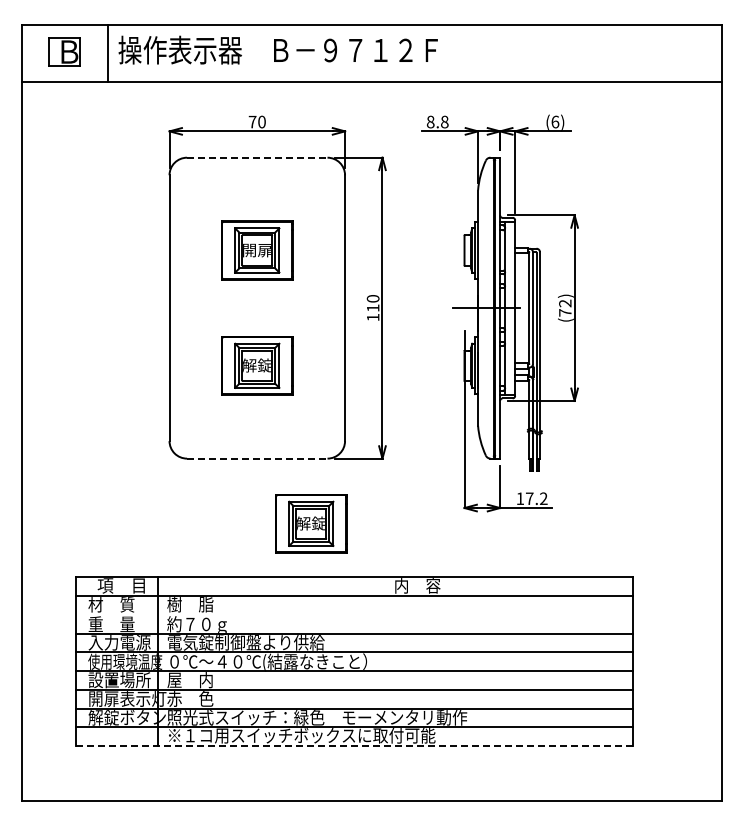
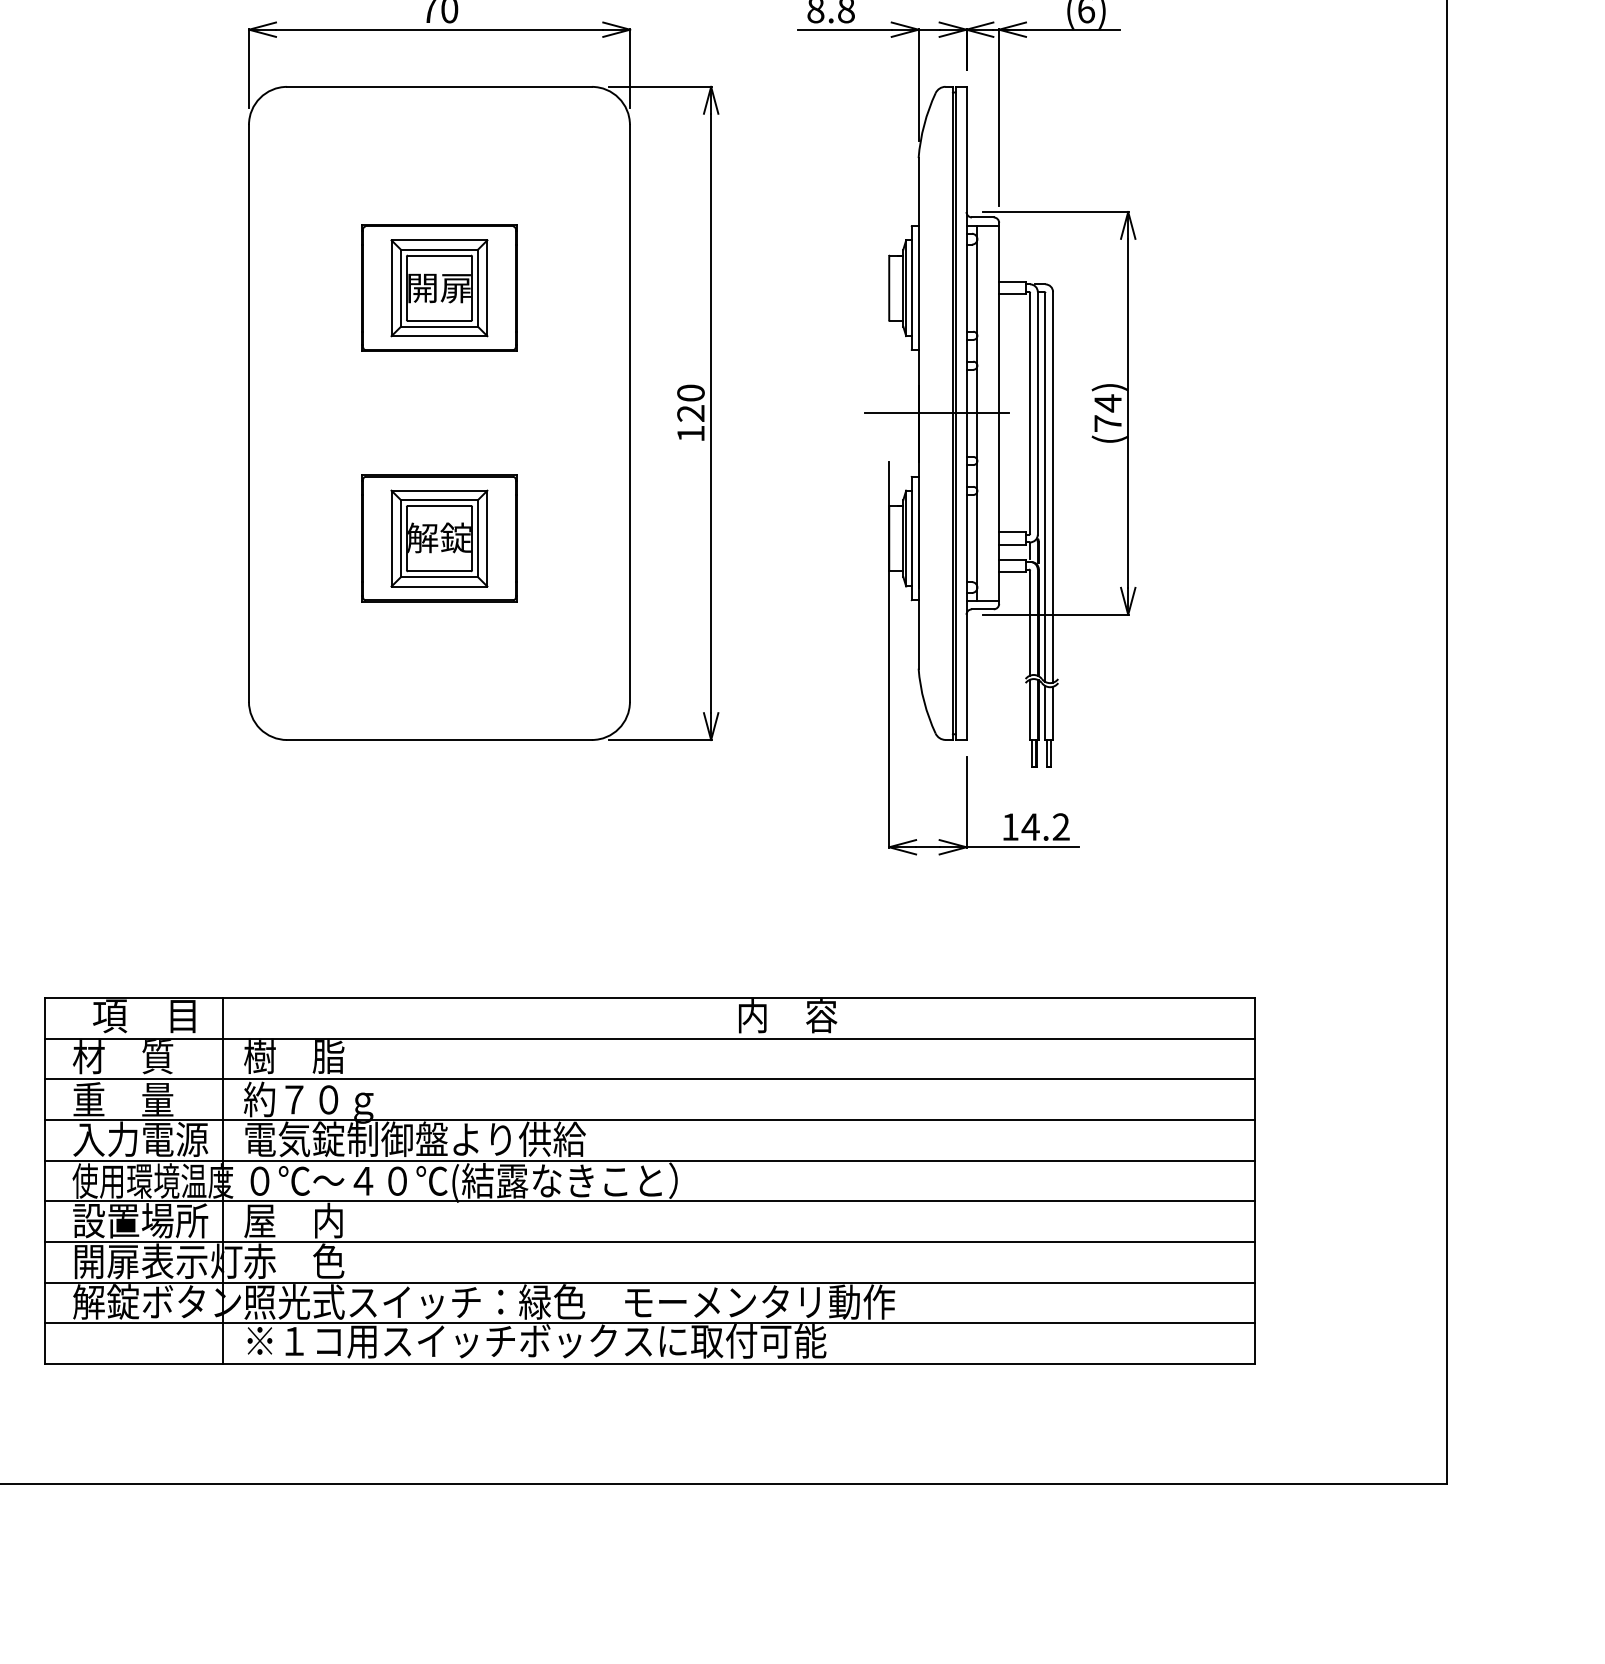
line: (257, 157) -> (439, 86), dashed -> solid
text: (565, 303) -> (1108, 403), (72) -> (74)
text: (372, 307) -> (689, 411), 110 -> 120
line: (257, 458) -> (439, 739), dashed -> solid
text: (529, 498) -> (1030, 826), 17.2 -> 14.2
part: (311, 523) -> (557, 880), removed
line: (353, 614) -> (648, 1078), added
line: (354, 746) -> (650, 1364), dashed -> solid

